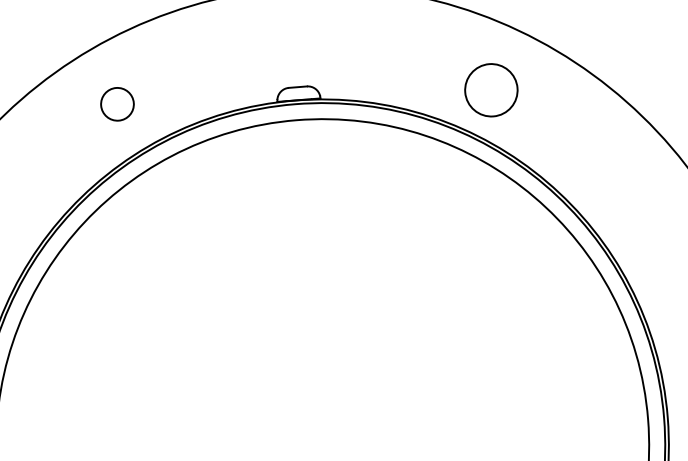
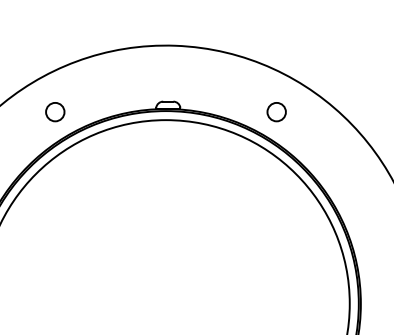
circle: (490, 89) -> (276, 111), size x0.62
circle: (117, 104) -> (55, 112), moved

